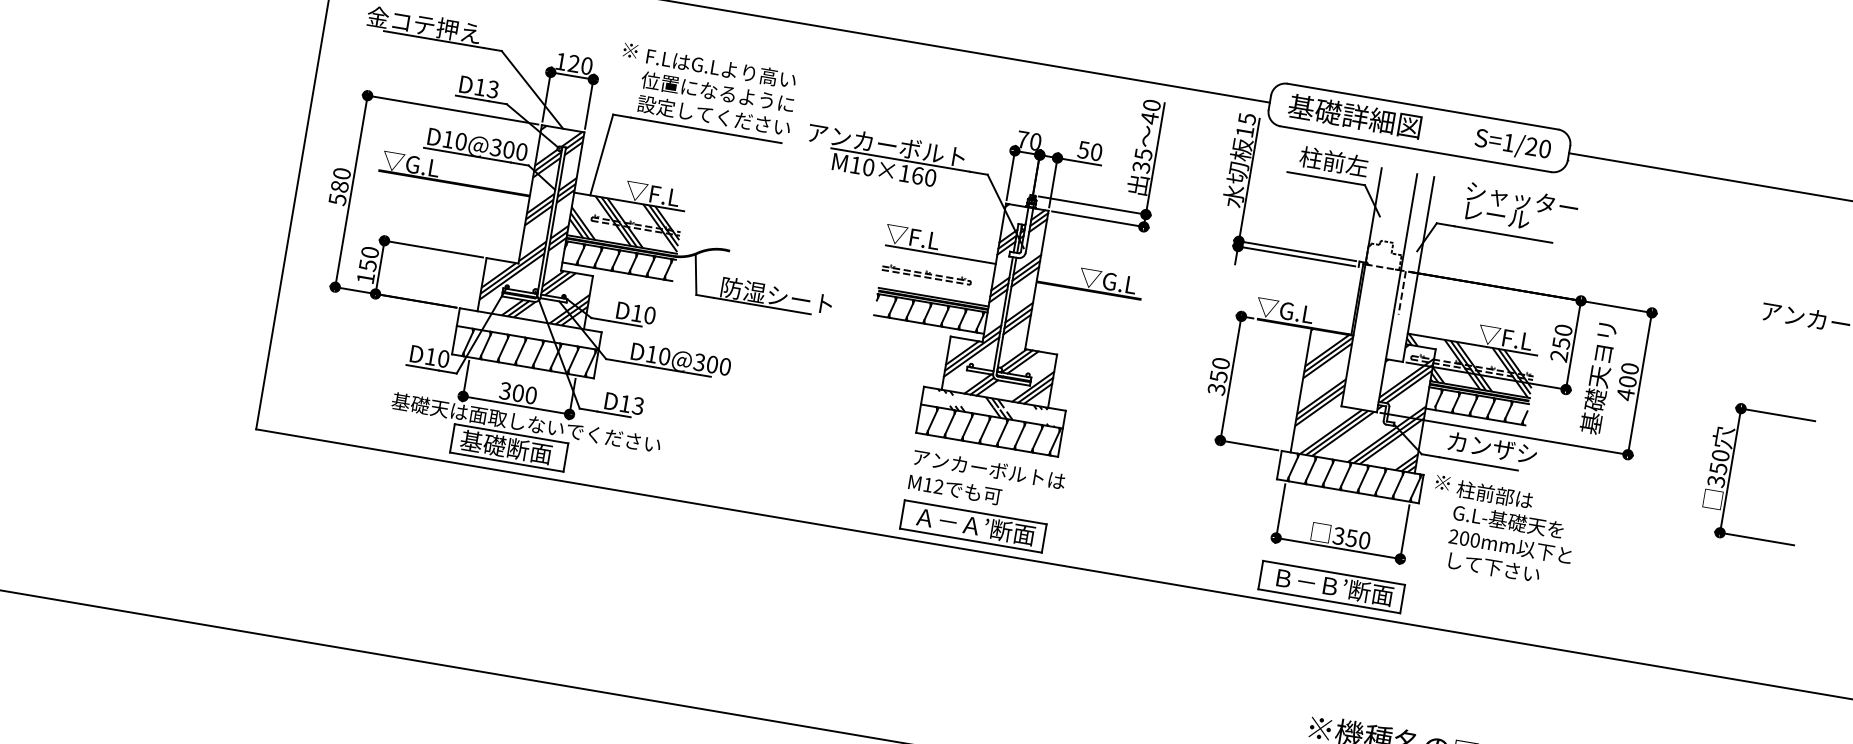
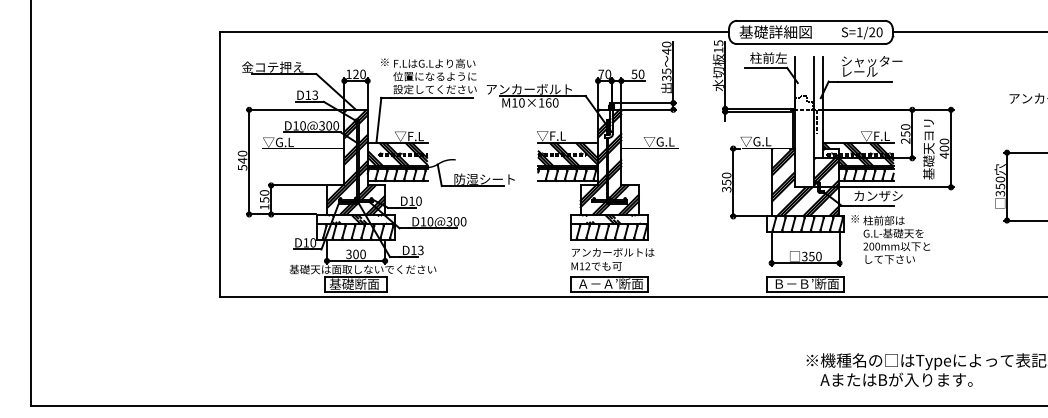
text: (339, 186) -> (242, 160), 580 -> 540
hatch: (938, 276) -> (568, 154), added
hatch: (535, 330) -> (359, 219), added

